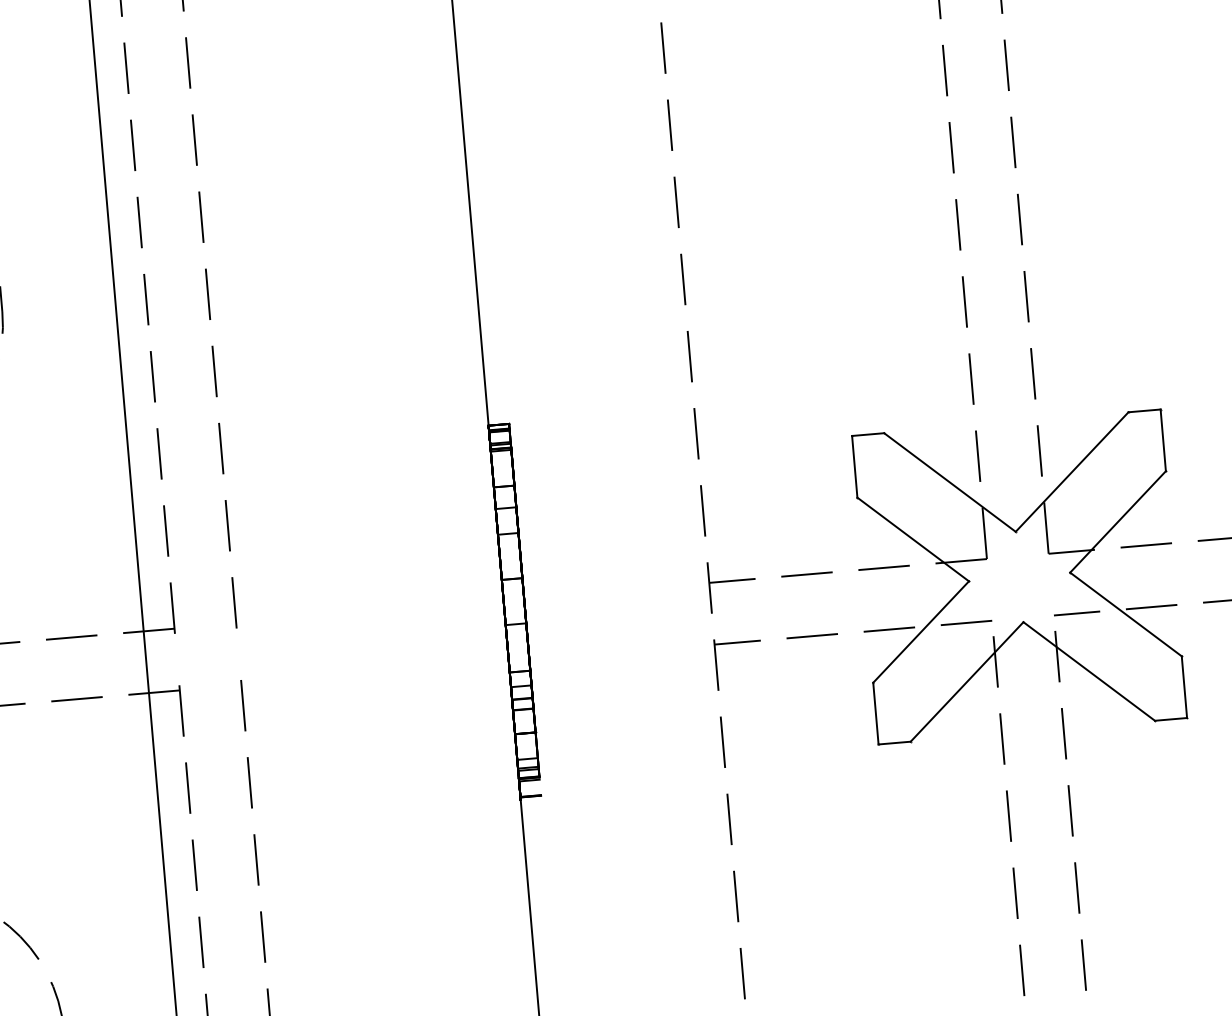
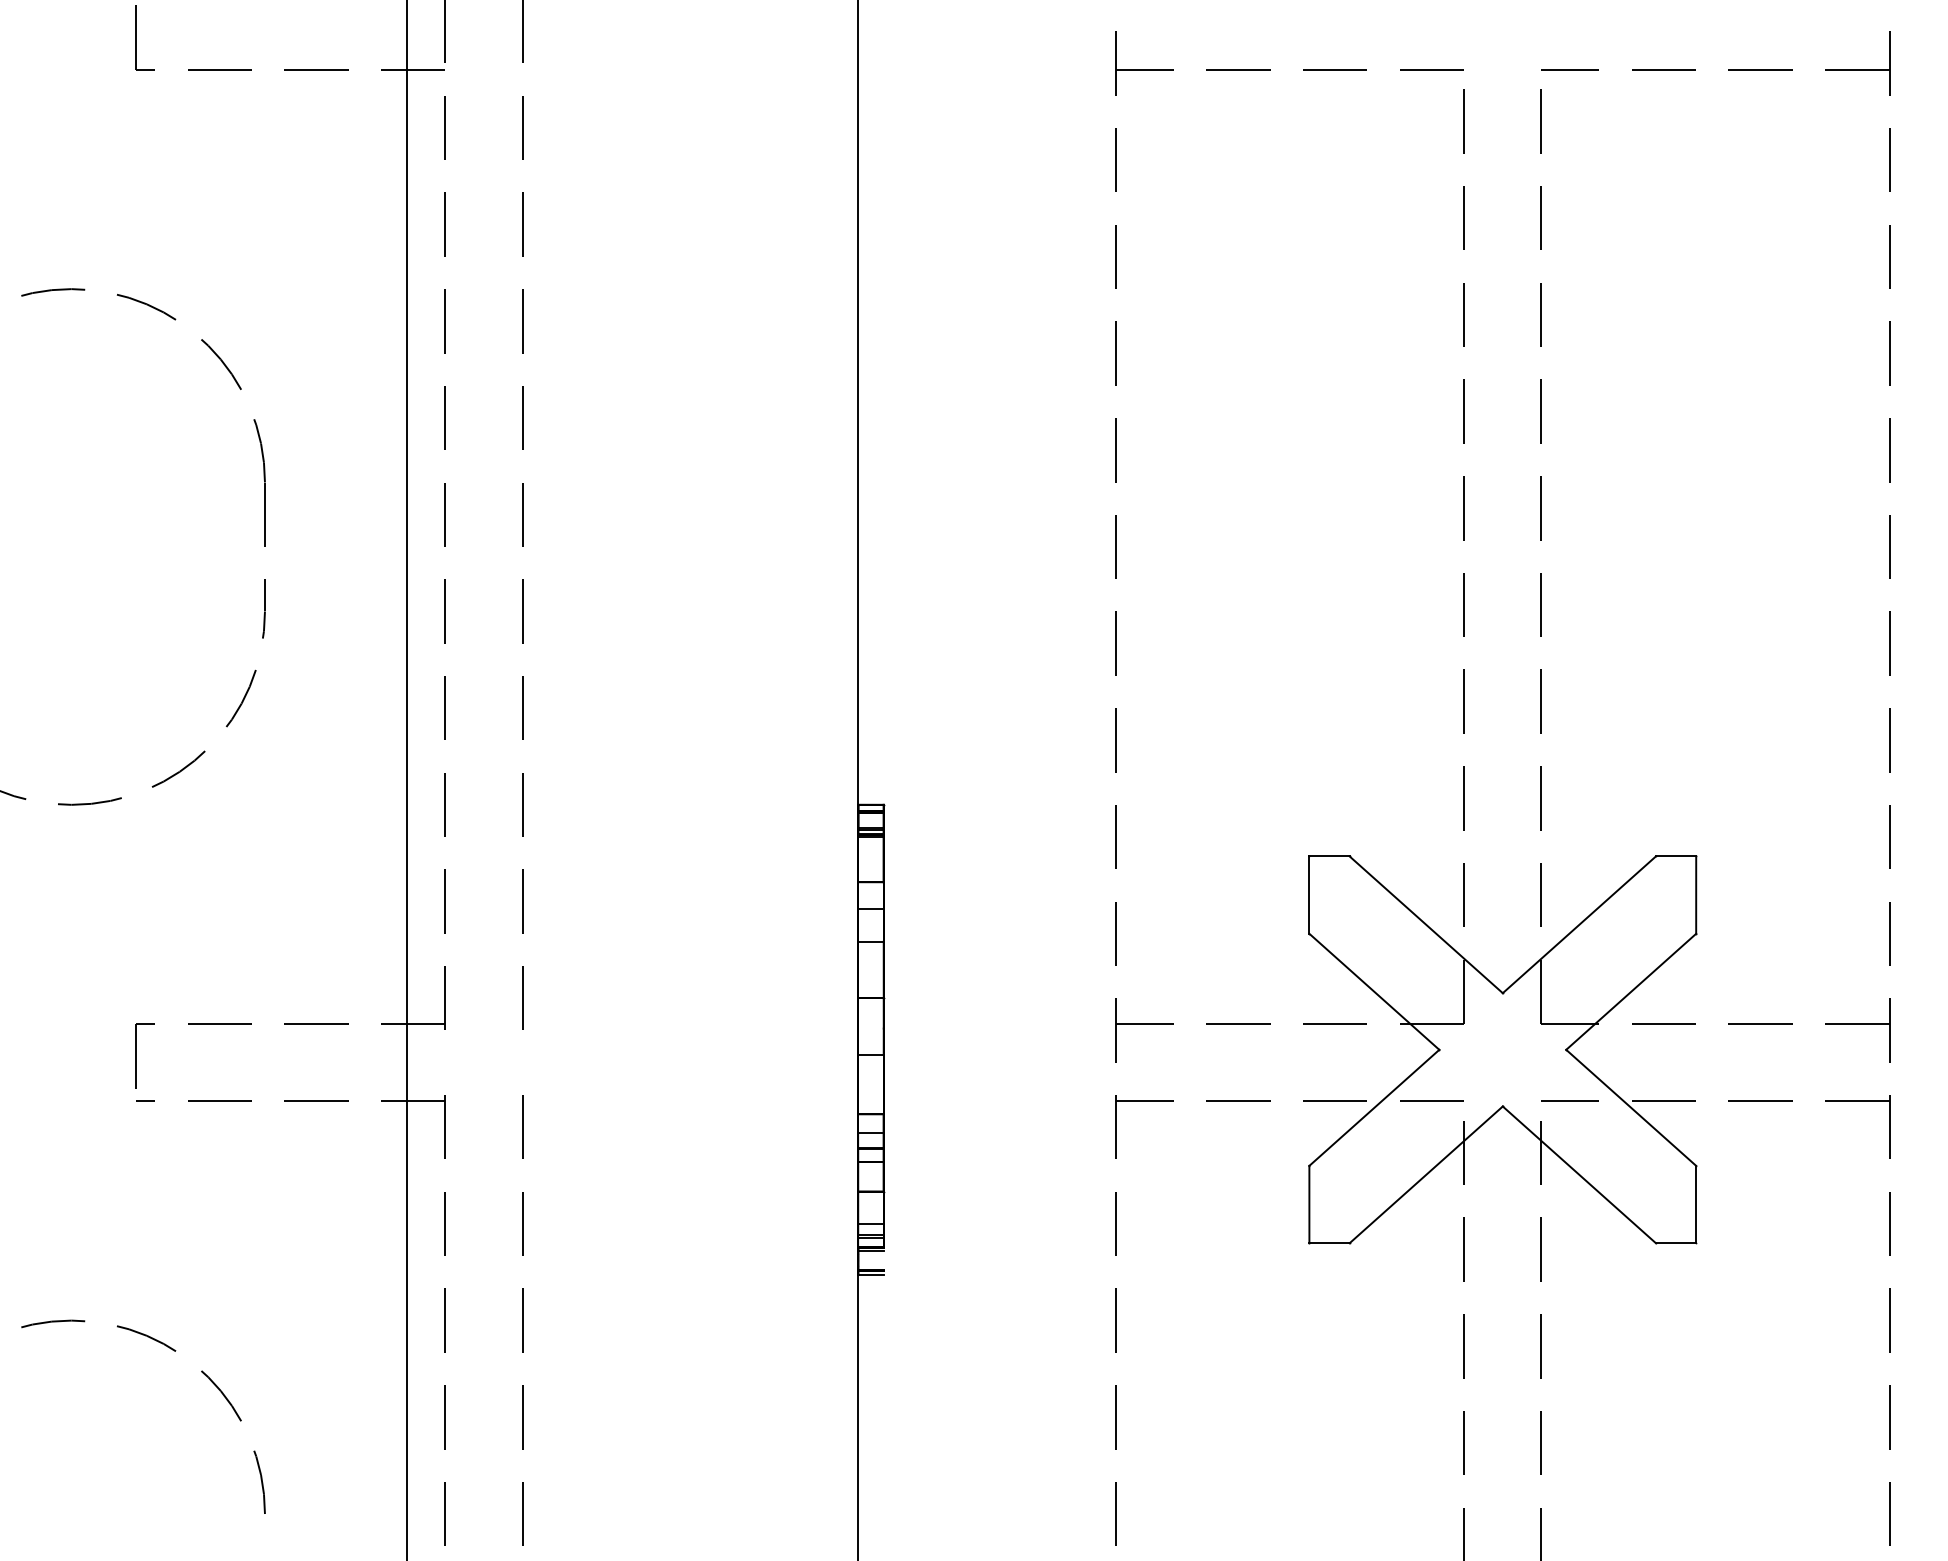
line: (530, 800) -> (870, 1275), added

